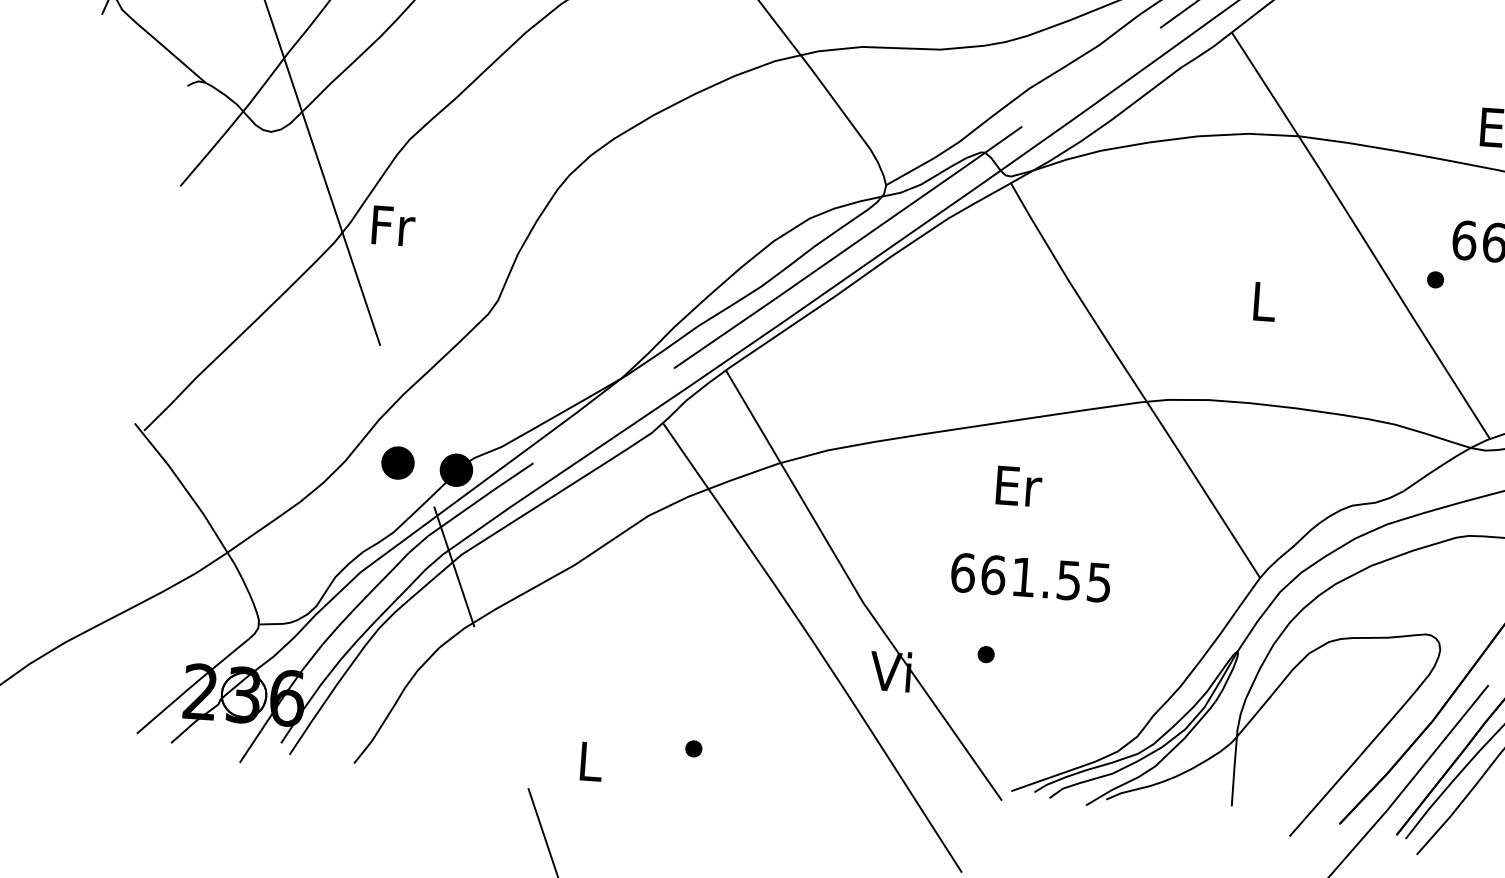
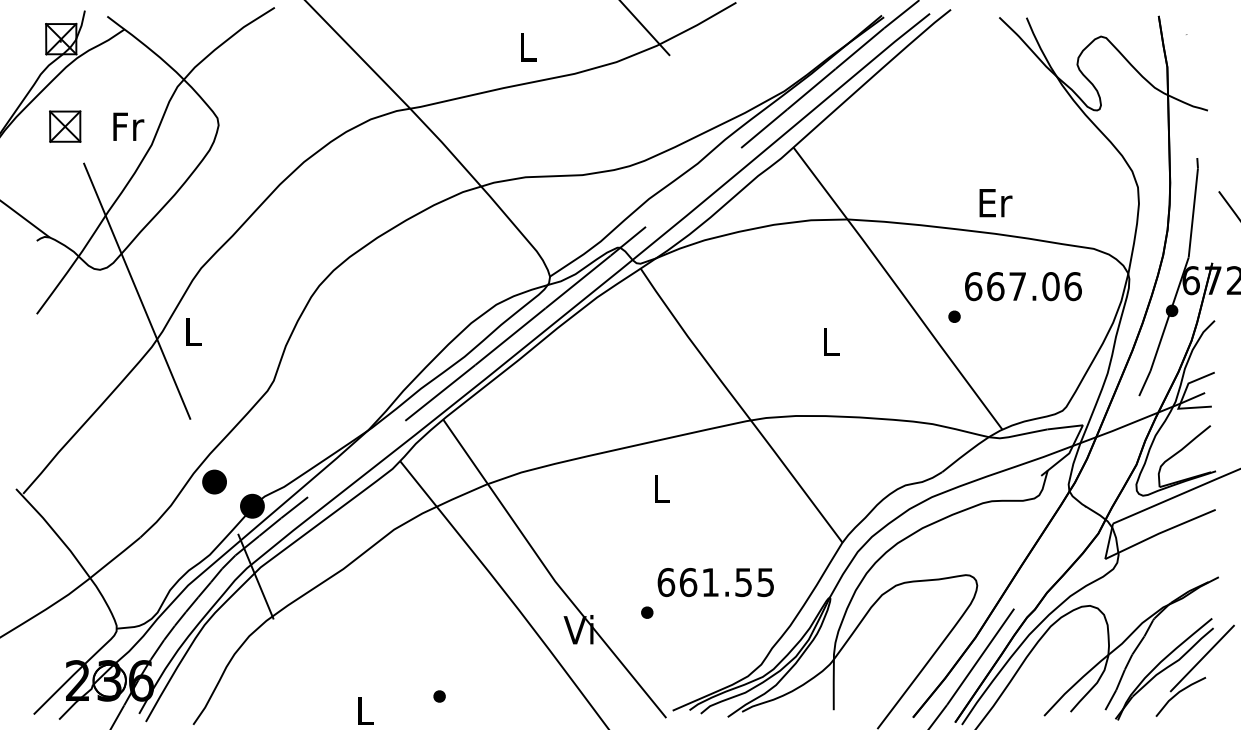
text: (392, 226) -> (193, 332), Fr -> L
part: (397, 462) -> (214, 481), moved
text: (1019, 486) -> (662, 488), Er -> L
text: (1030, 577) -> (715, 582), moved

